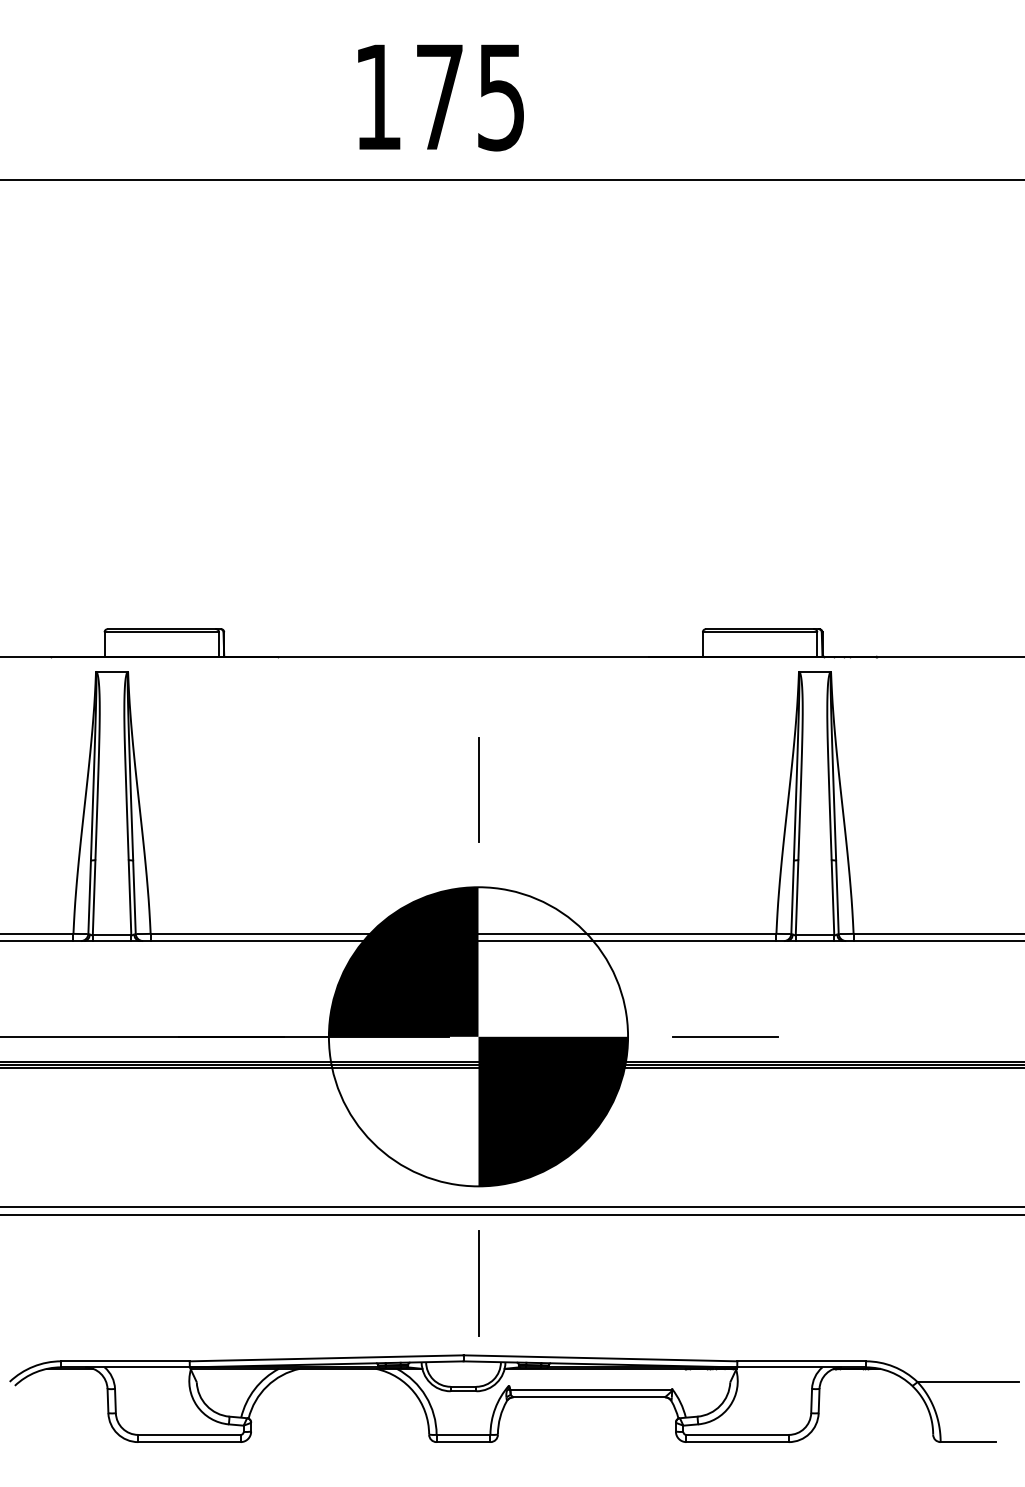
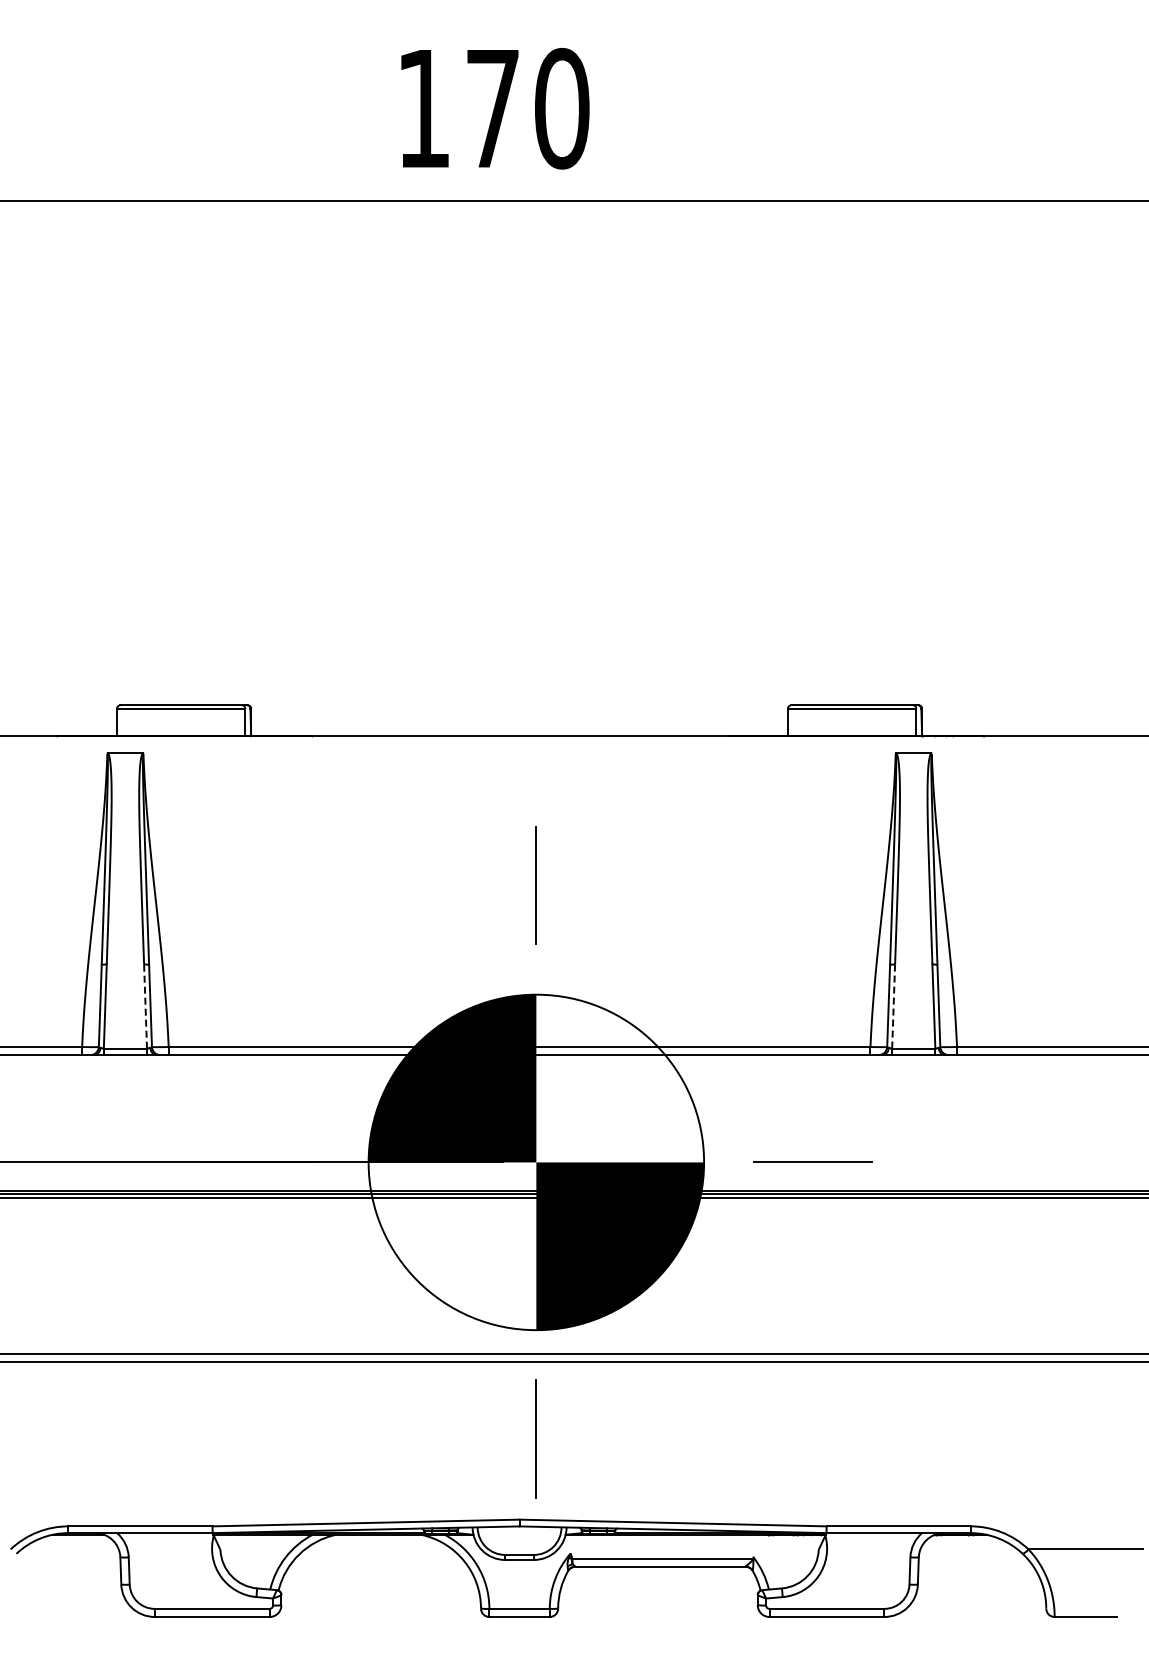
text: (501, 97) -> (562, 108), 175 -> 170
line: (129, 897) -> (145, 1006), solid -> dashed
line: (796, 898) -> (893, 1007), solid -> dashed

